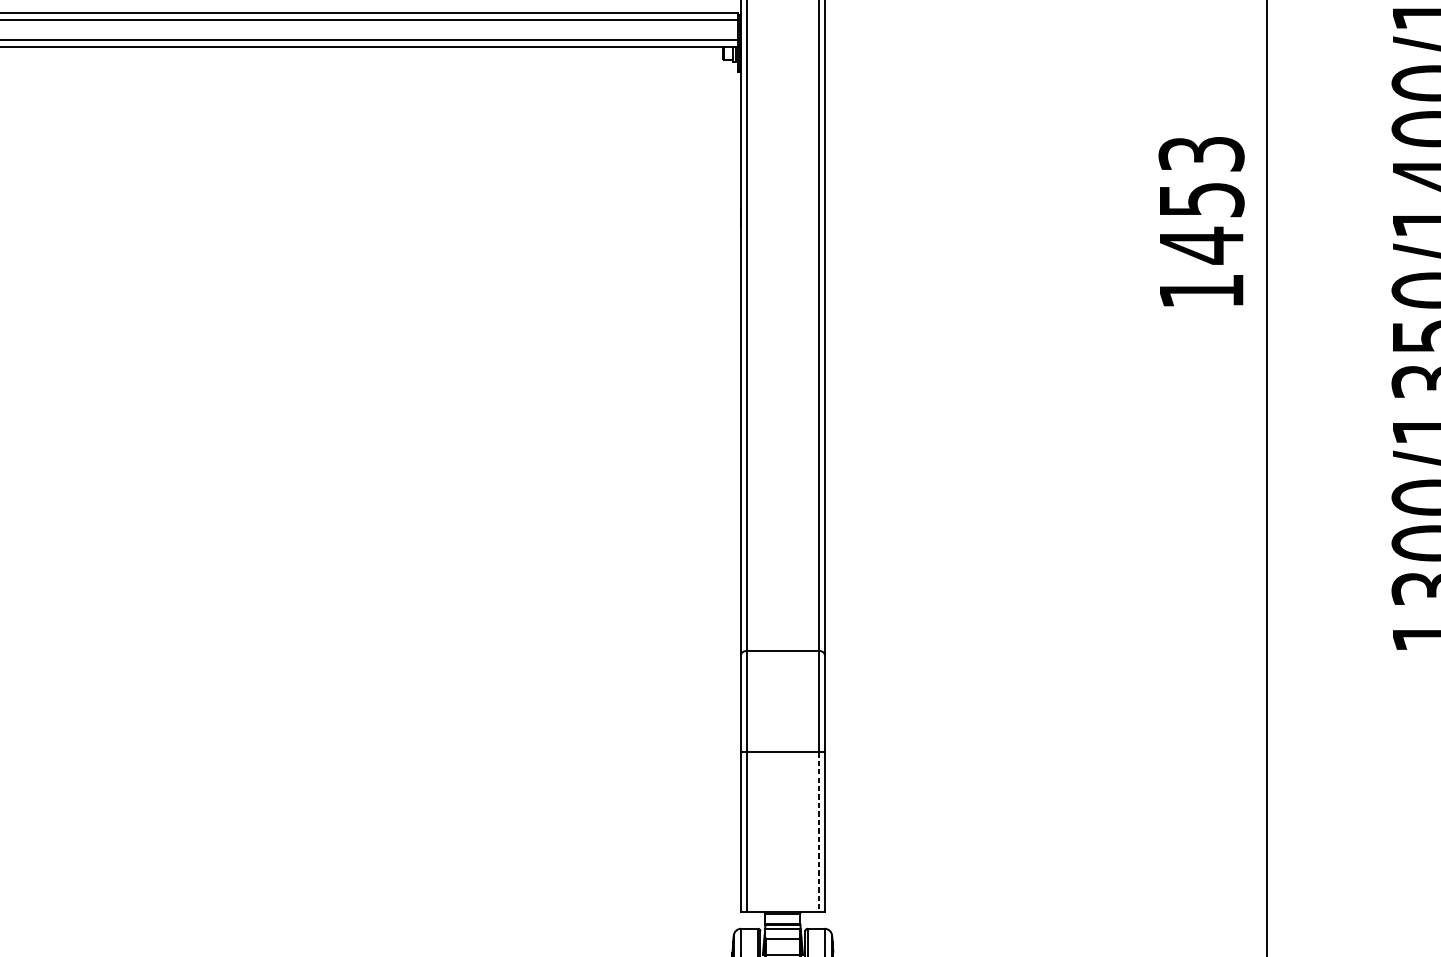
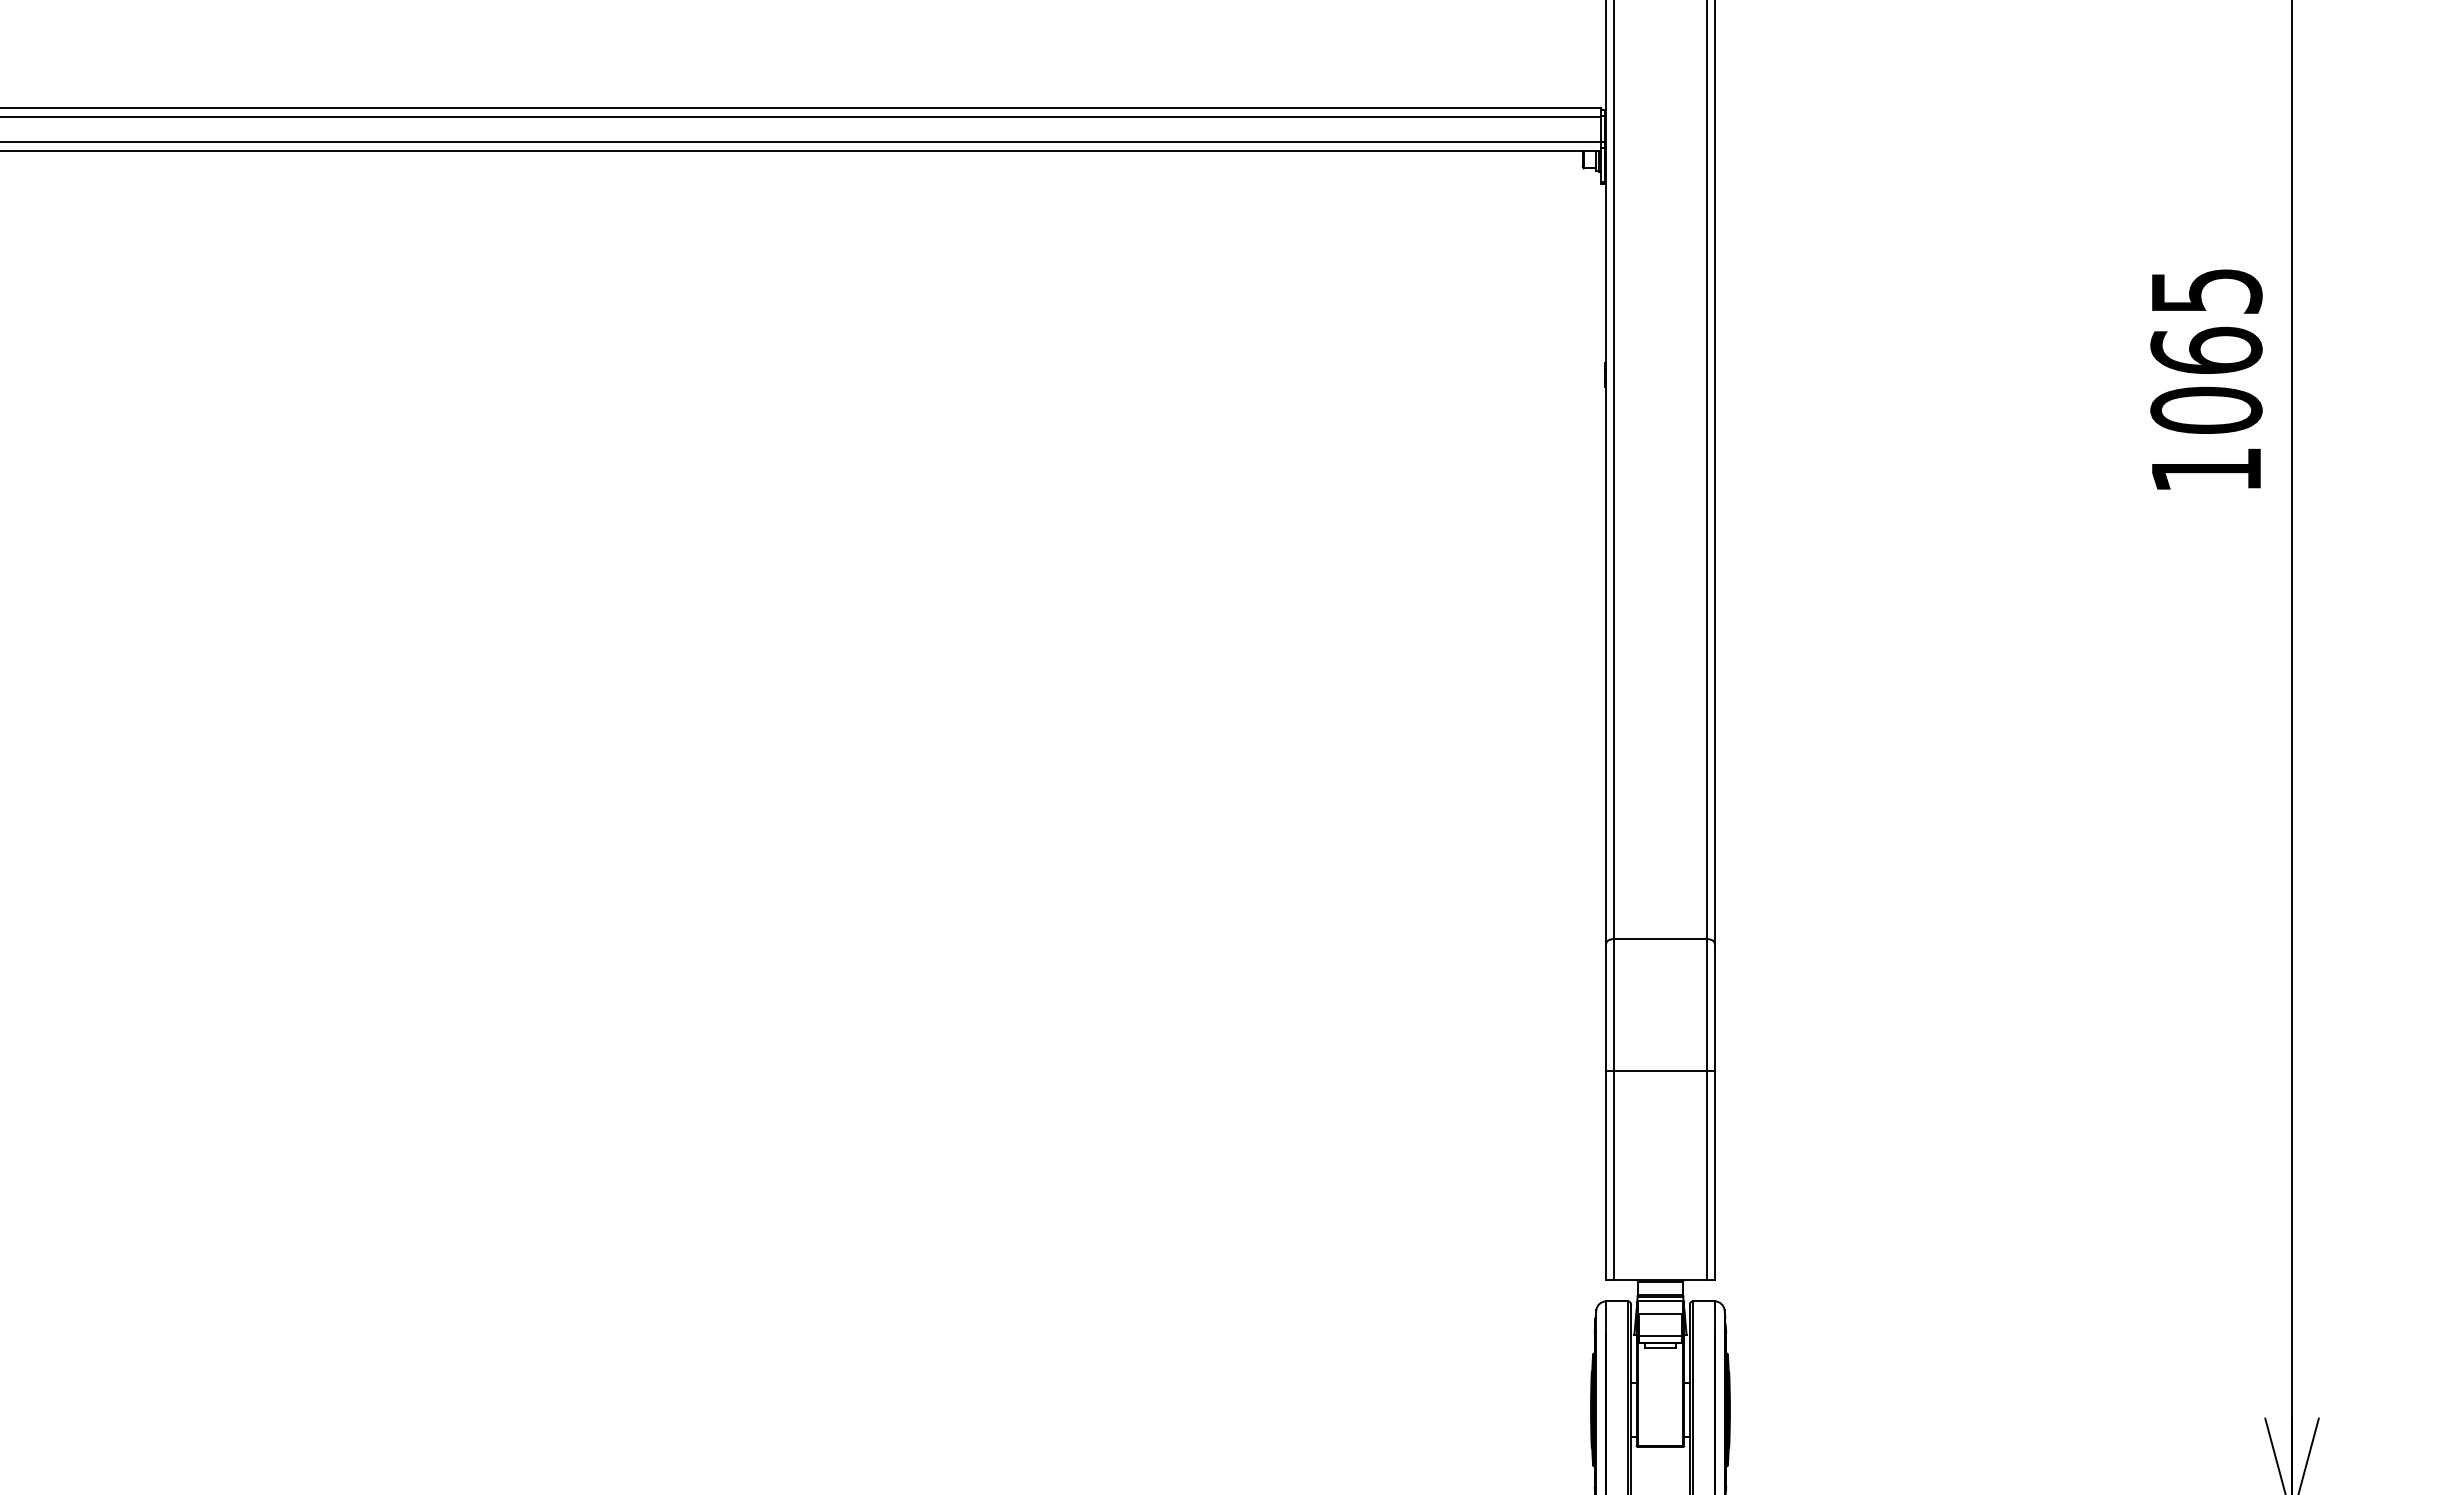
text: (1201, 200) -> (2206, 351), 1453 -> 1065
line: (818, 832) -> (1707, 1175), dashed -> solid

